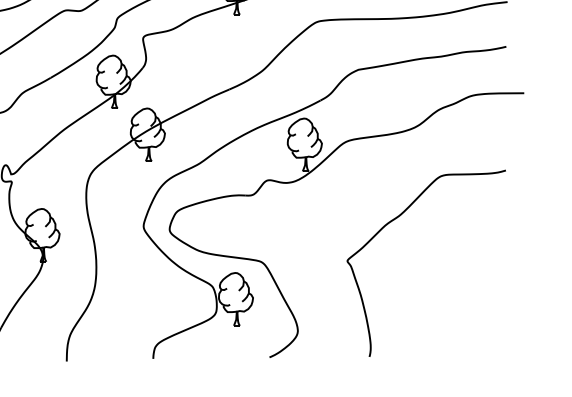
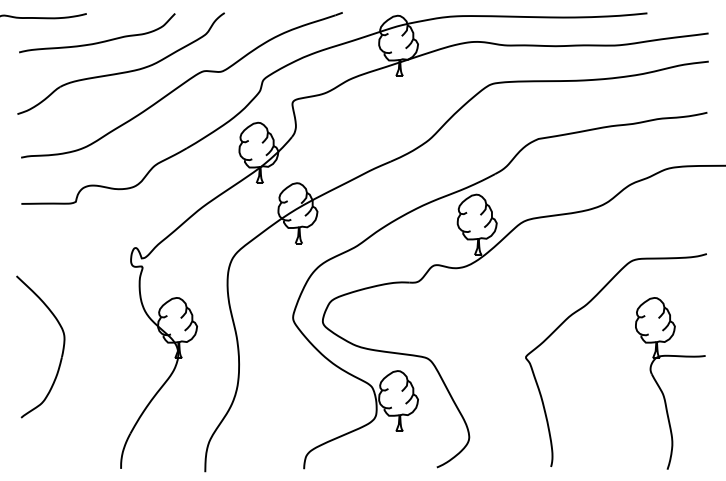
part: (466, 288) -> (661, 388), added

